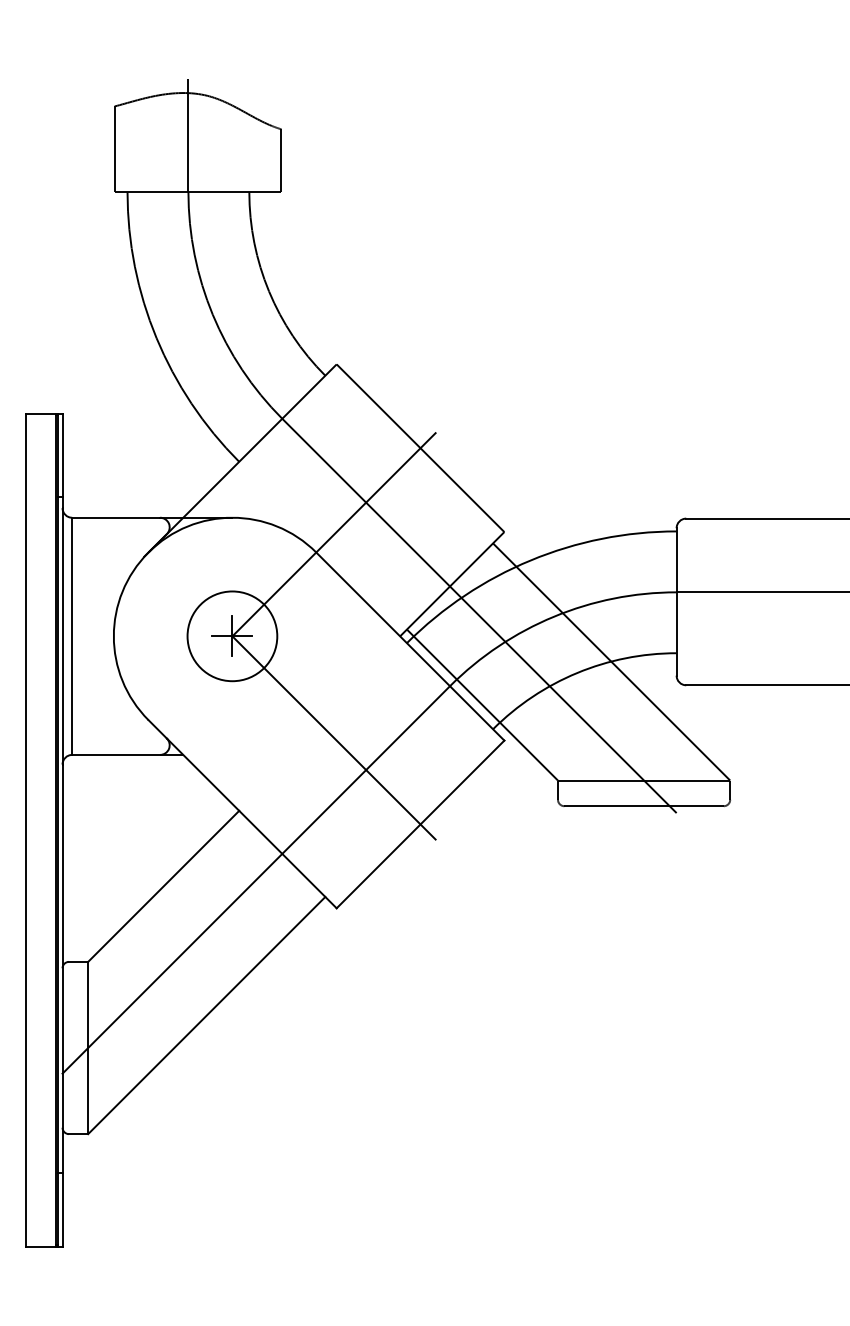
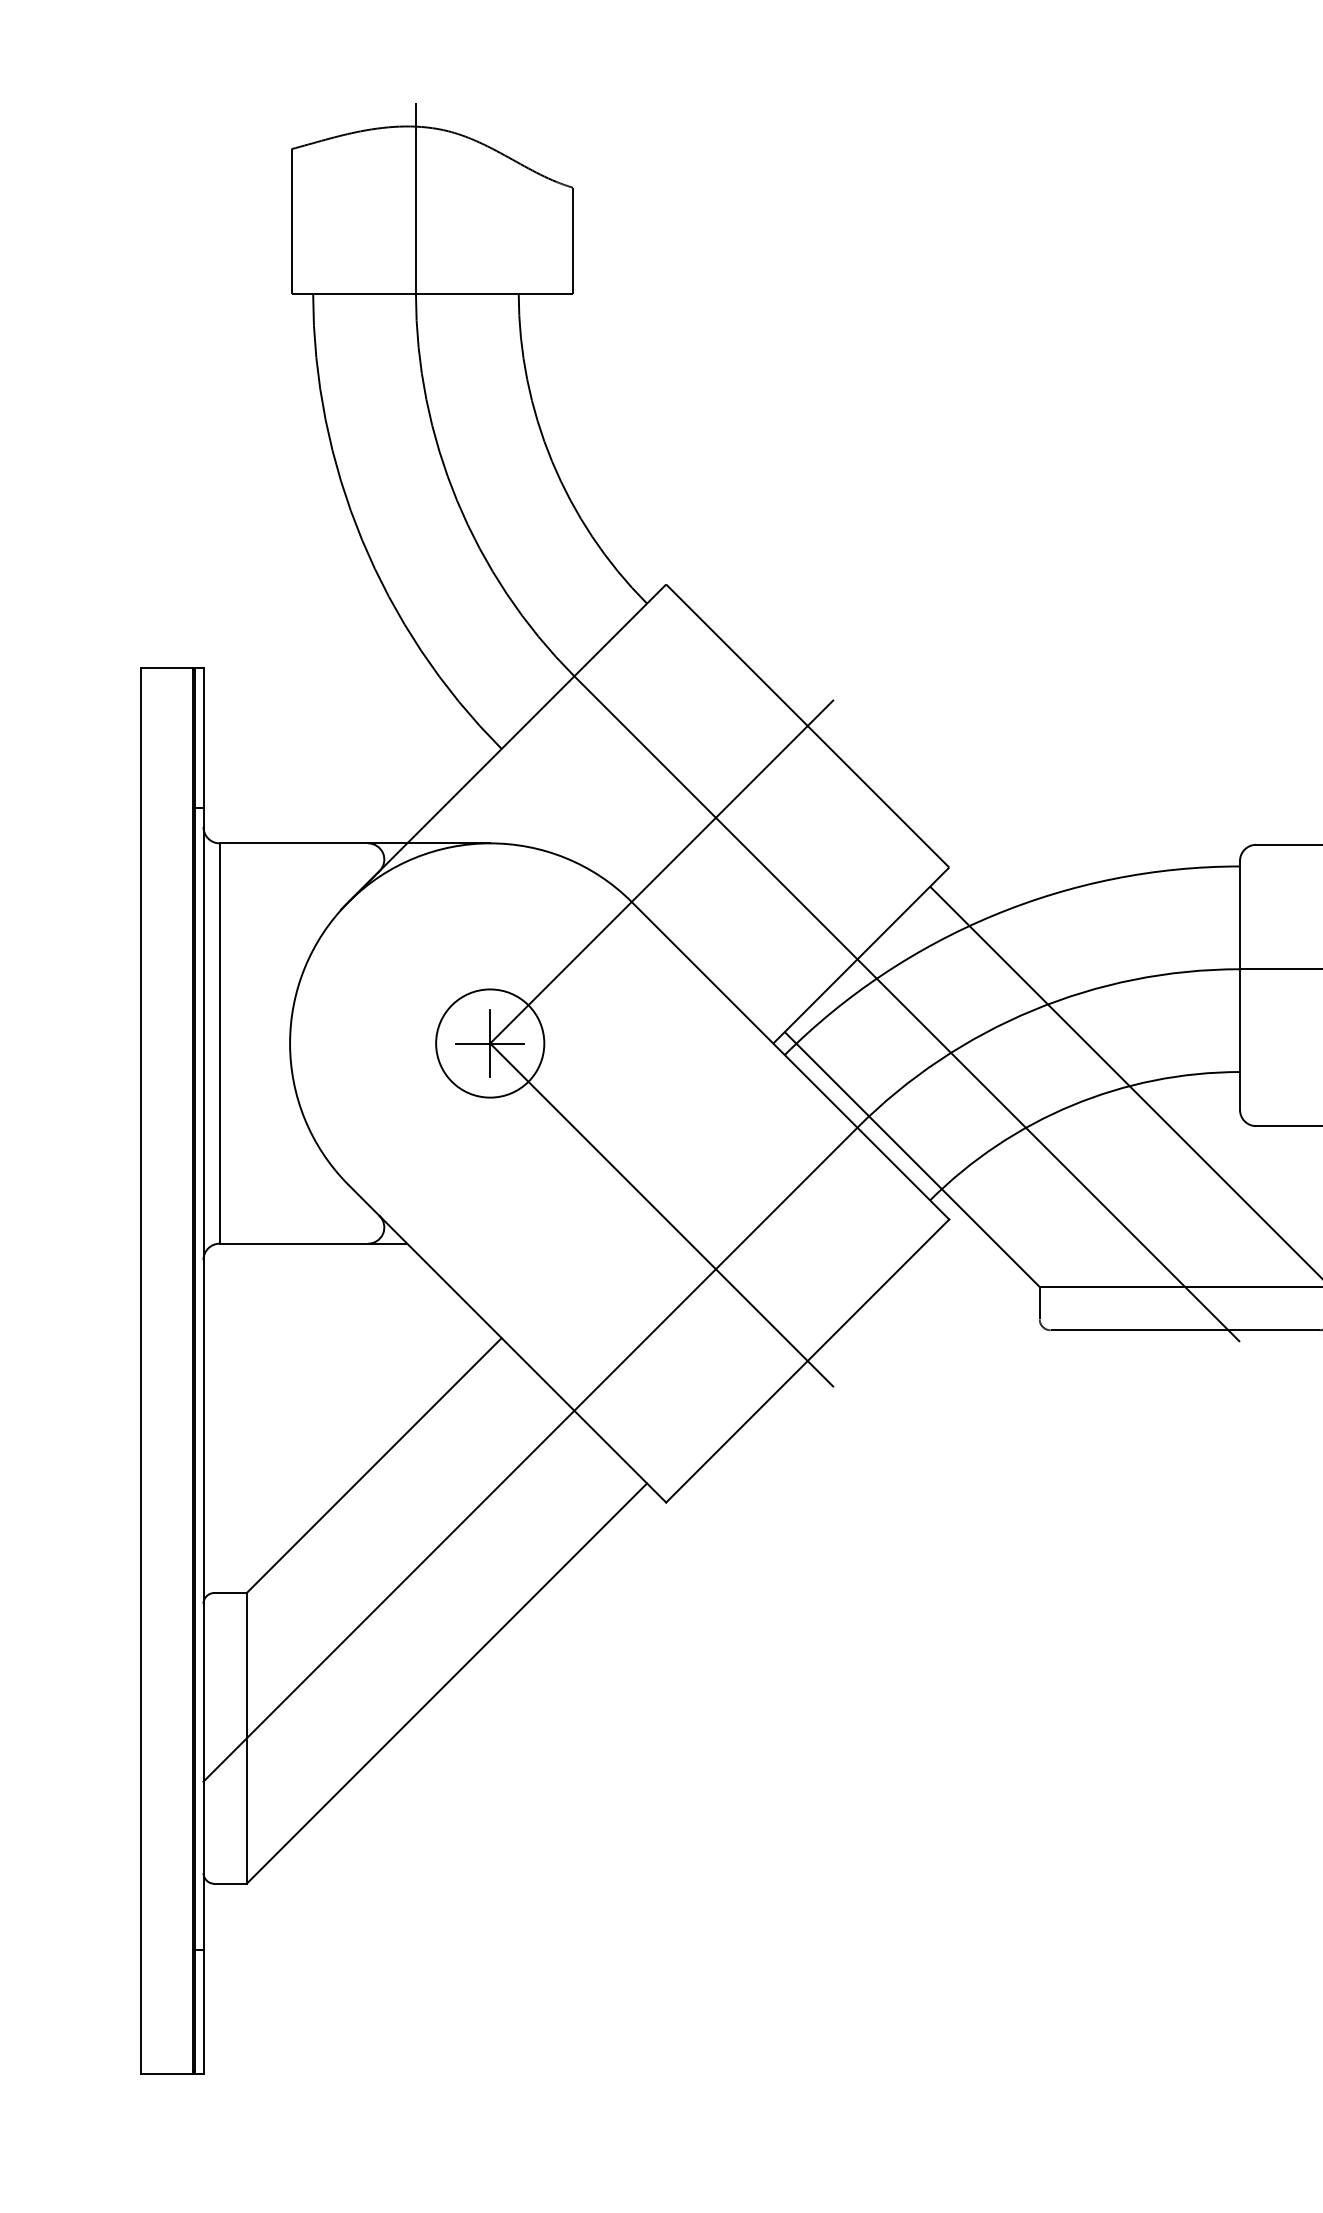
circle: (232, 636) -> (490, 1043), size x0.71

